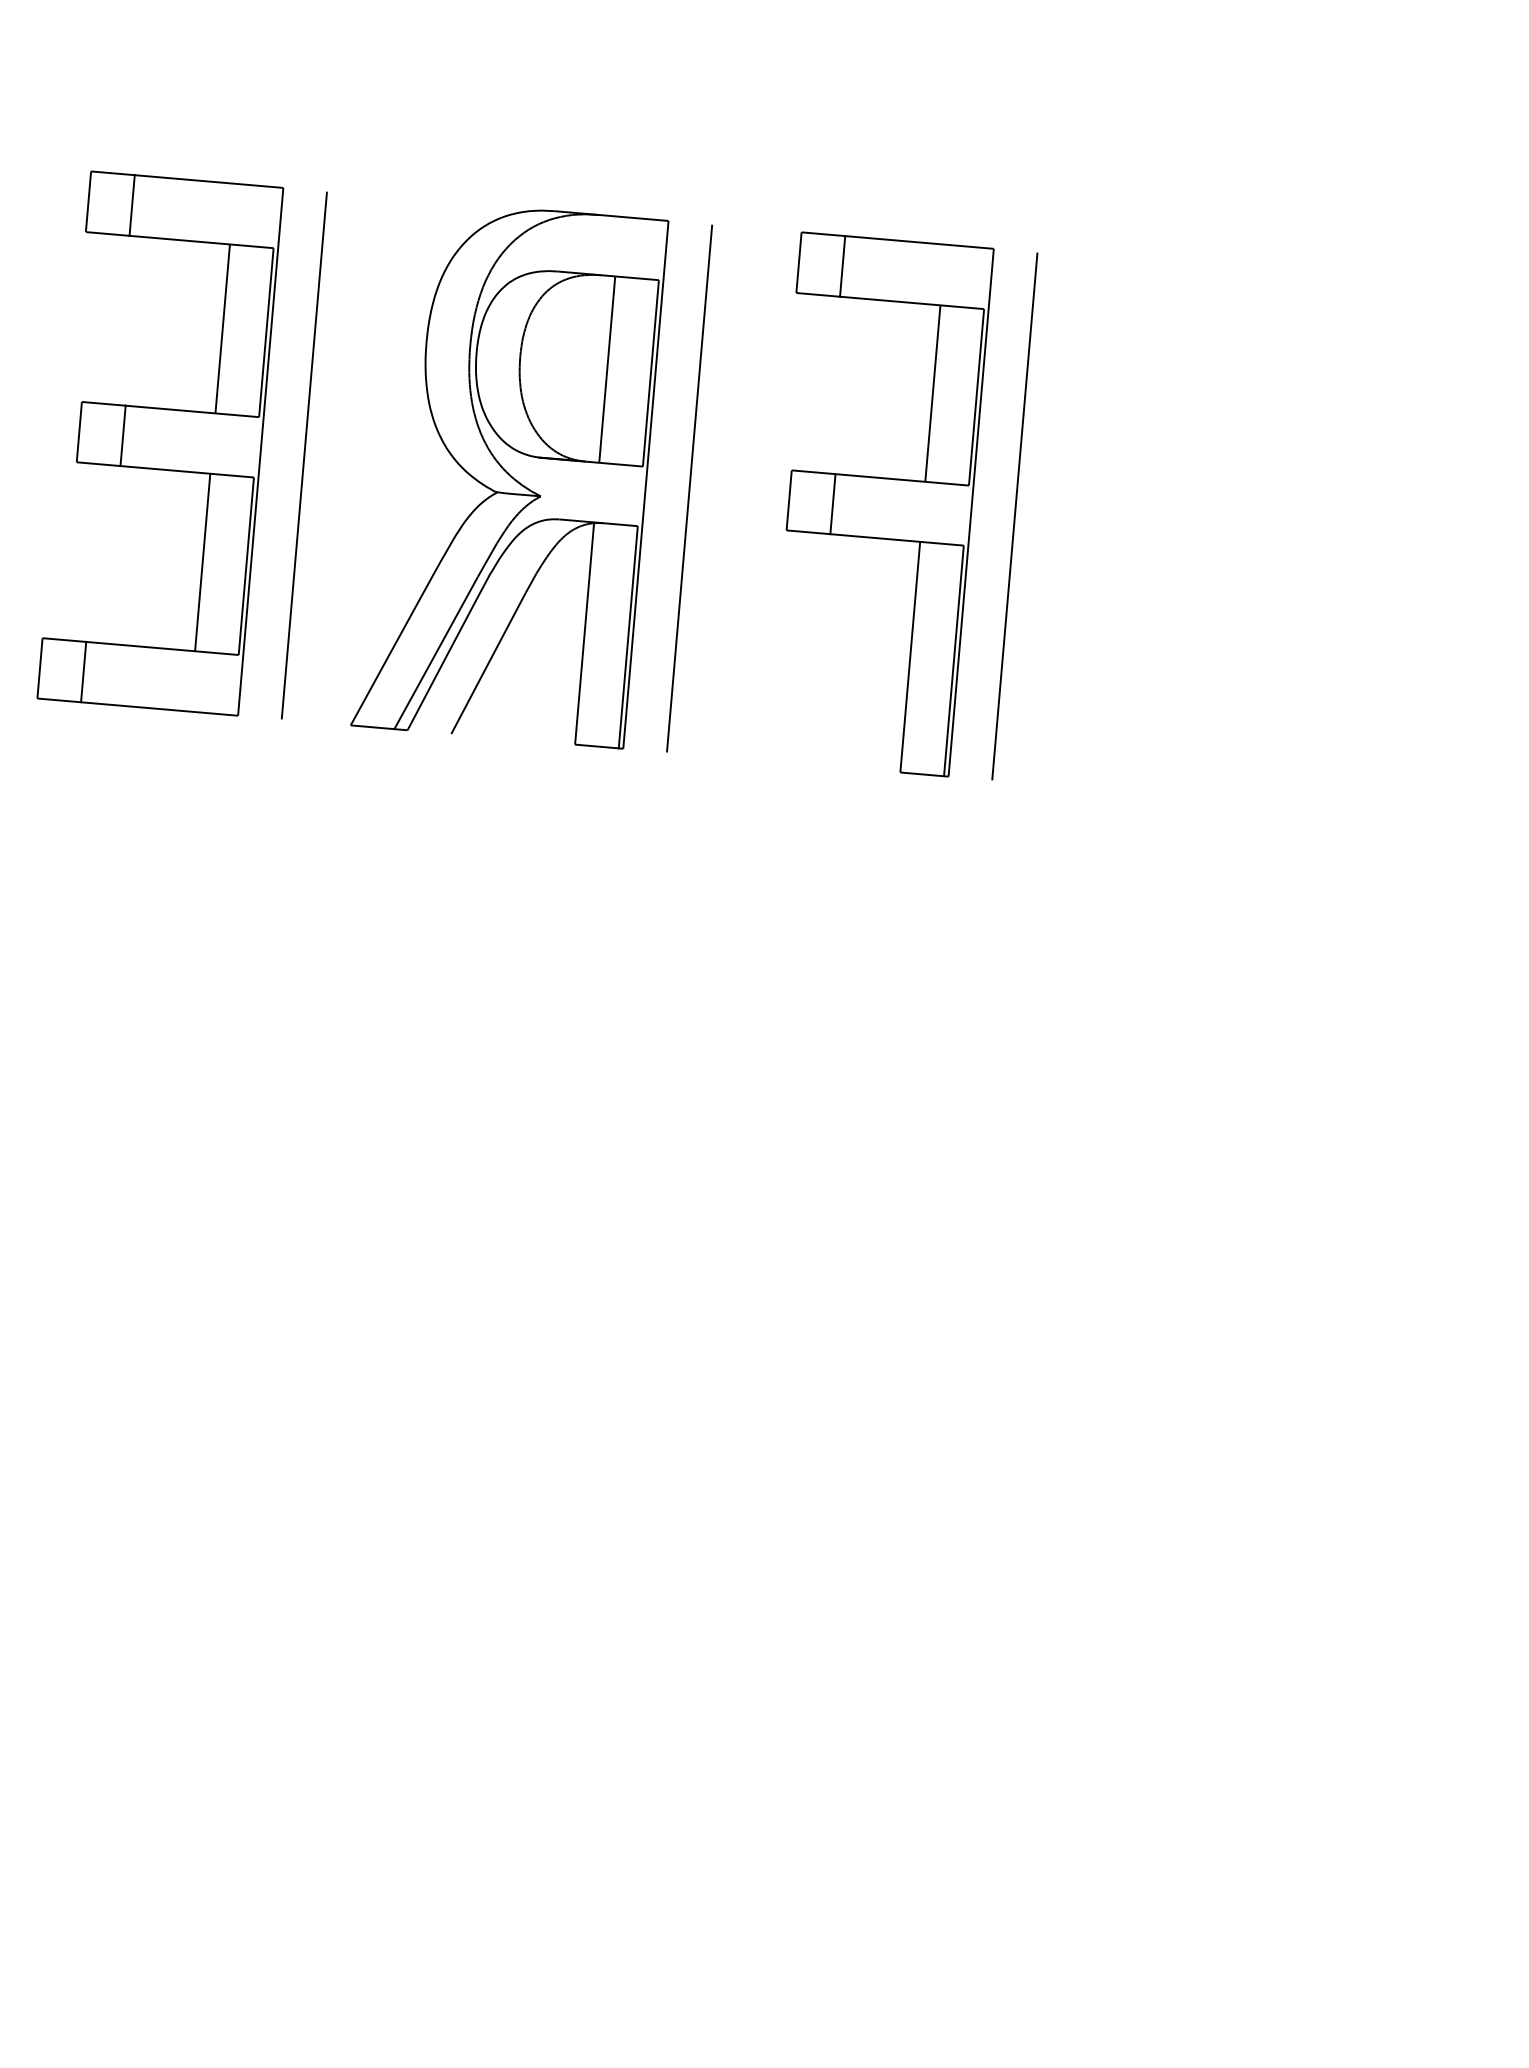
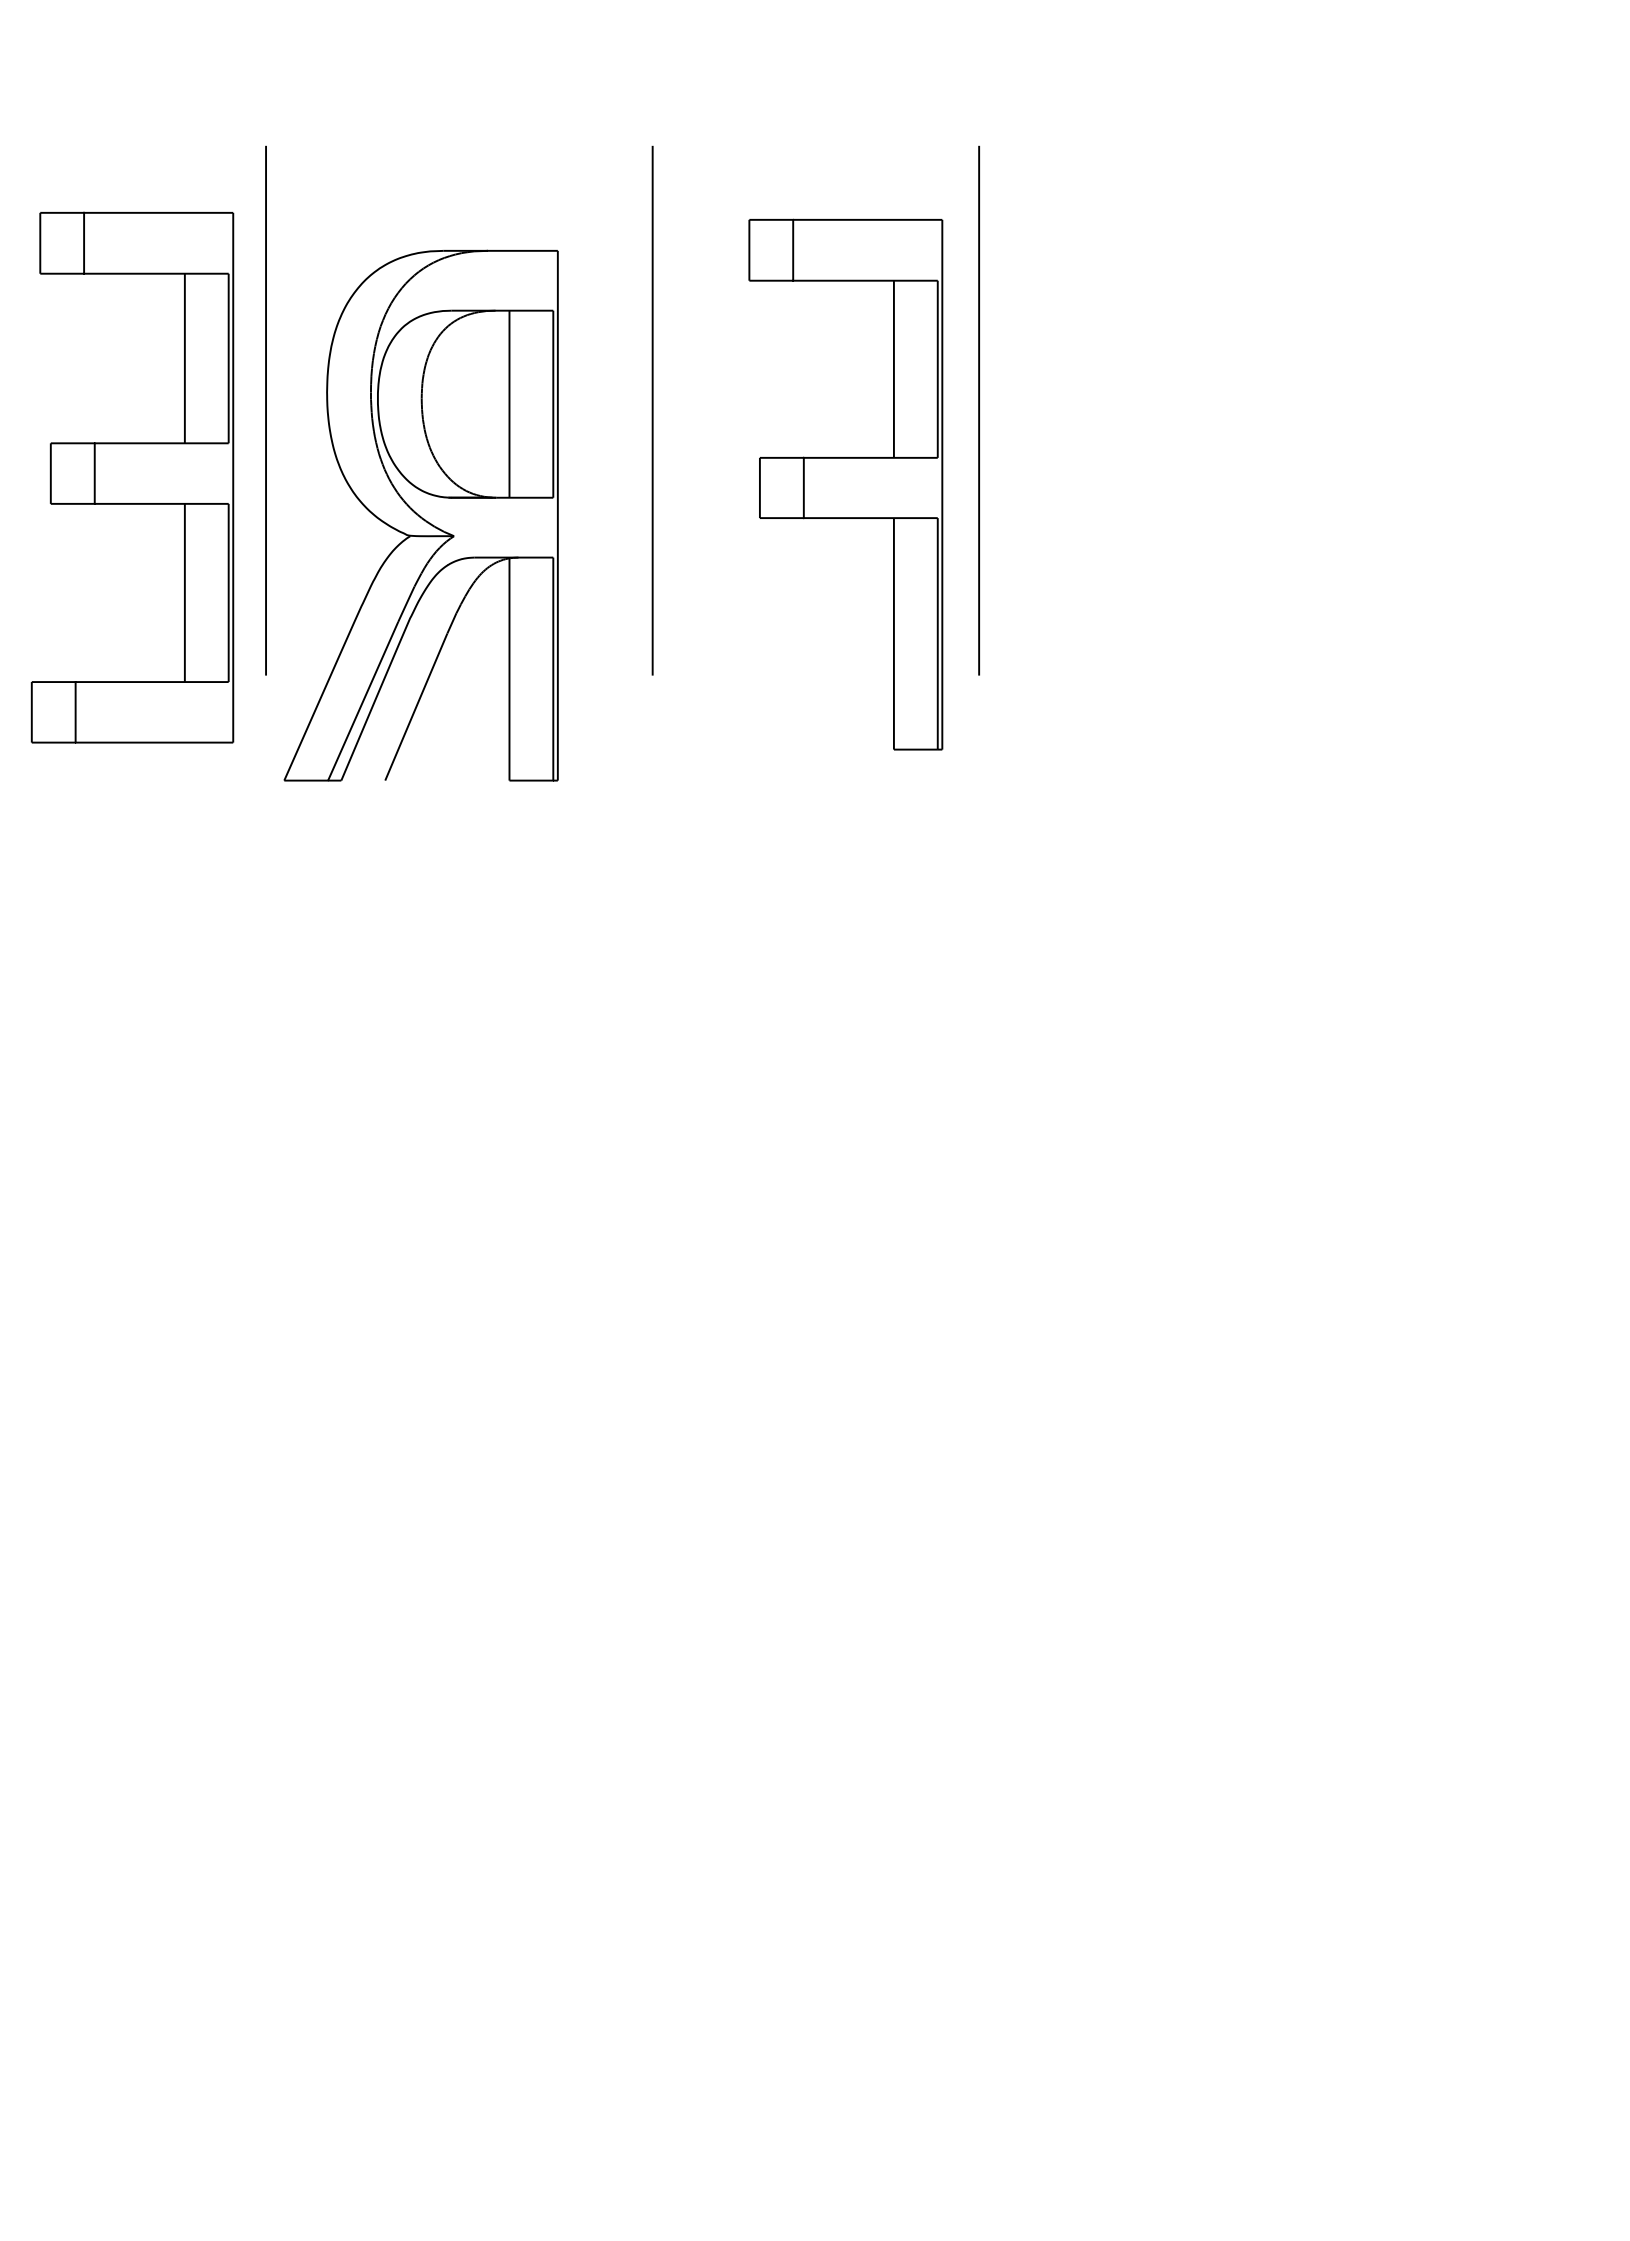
part: (160, 442) -> (132, 477), moved
part: (509, 472) -> (420, 515), moved
part: (874, 504) -> (845, 484), moved

